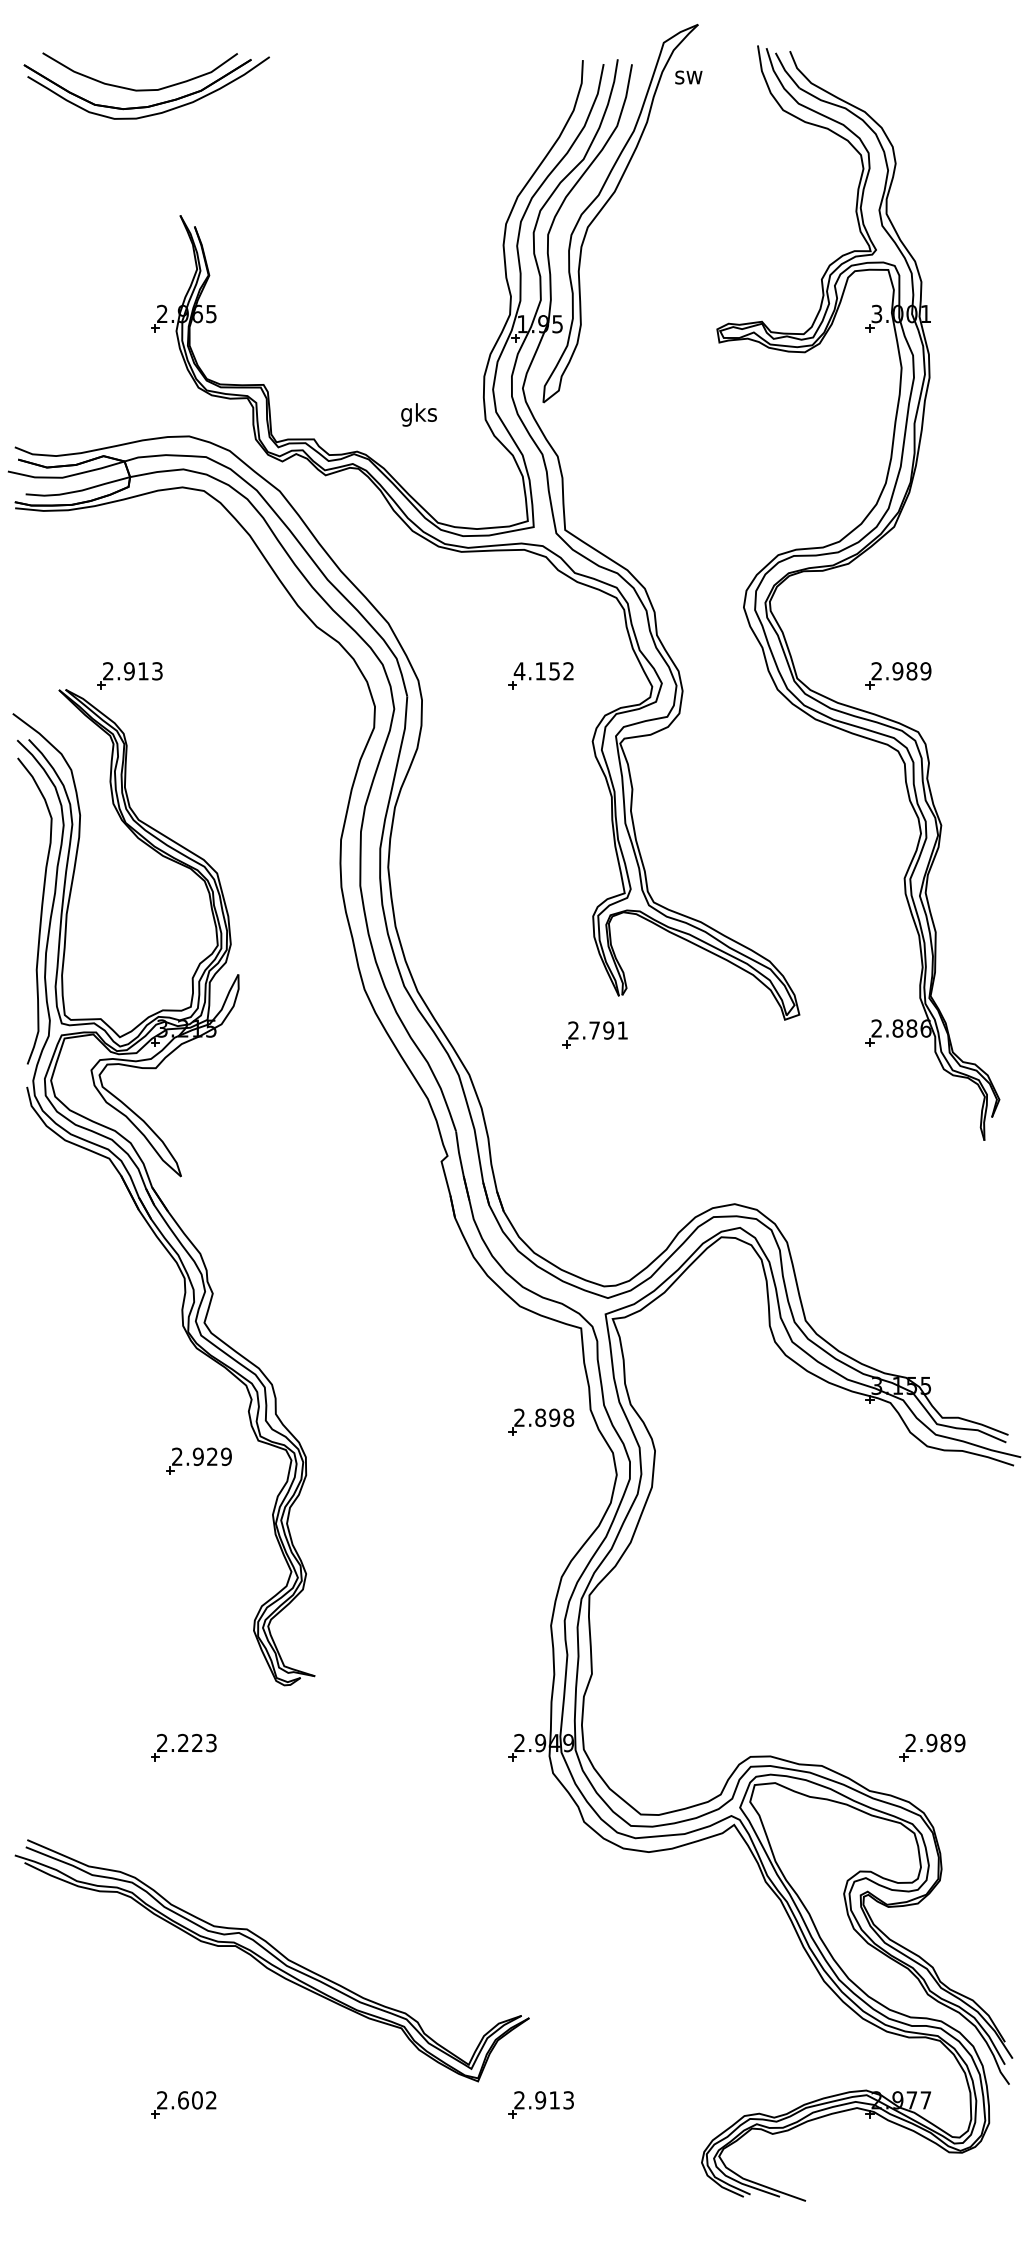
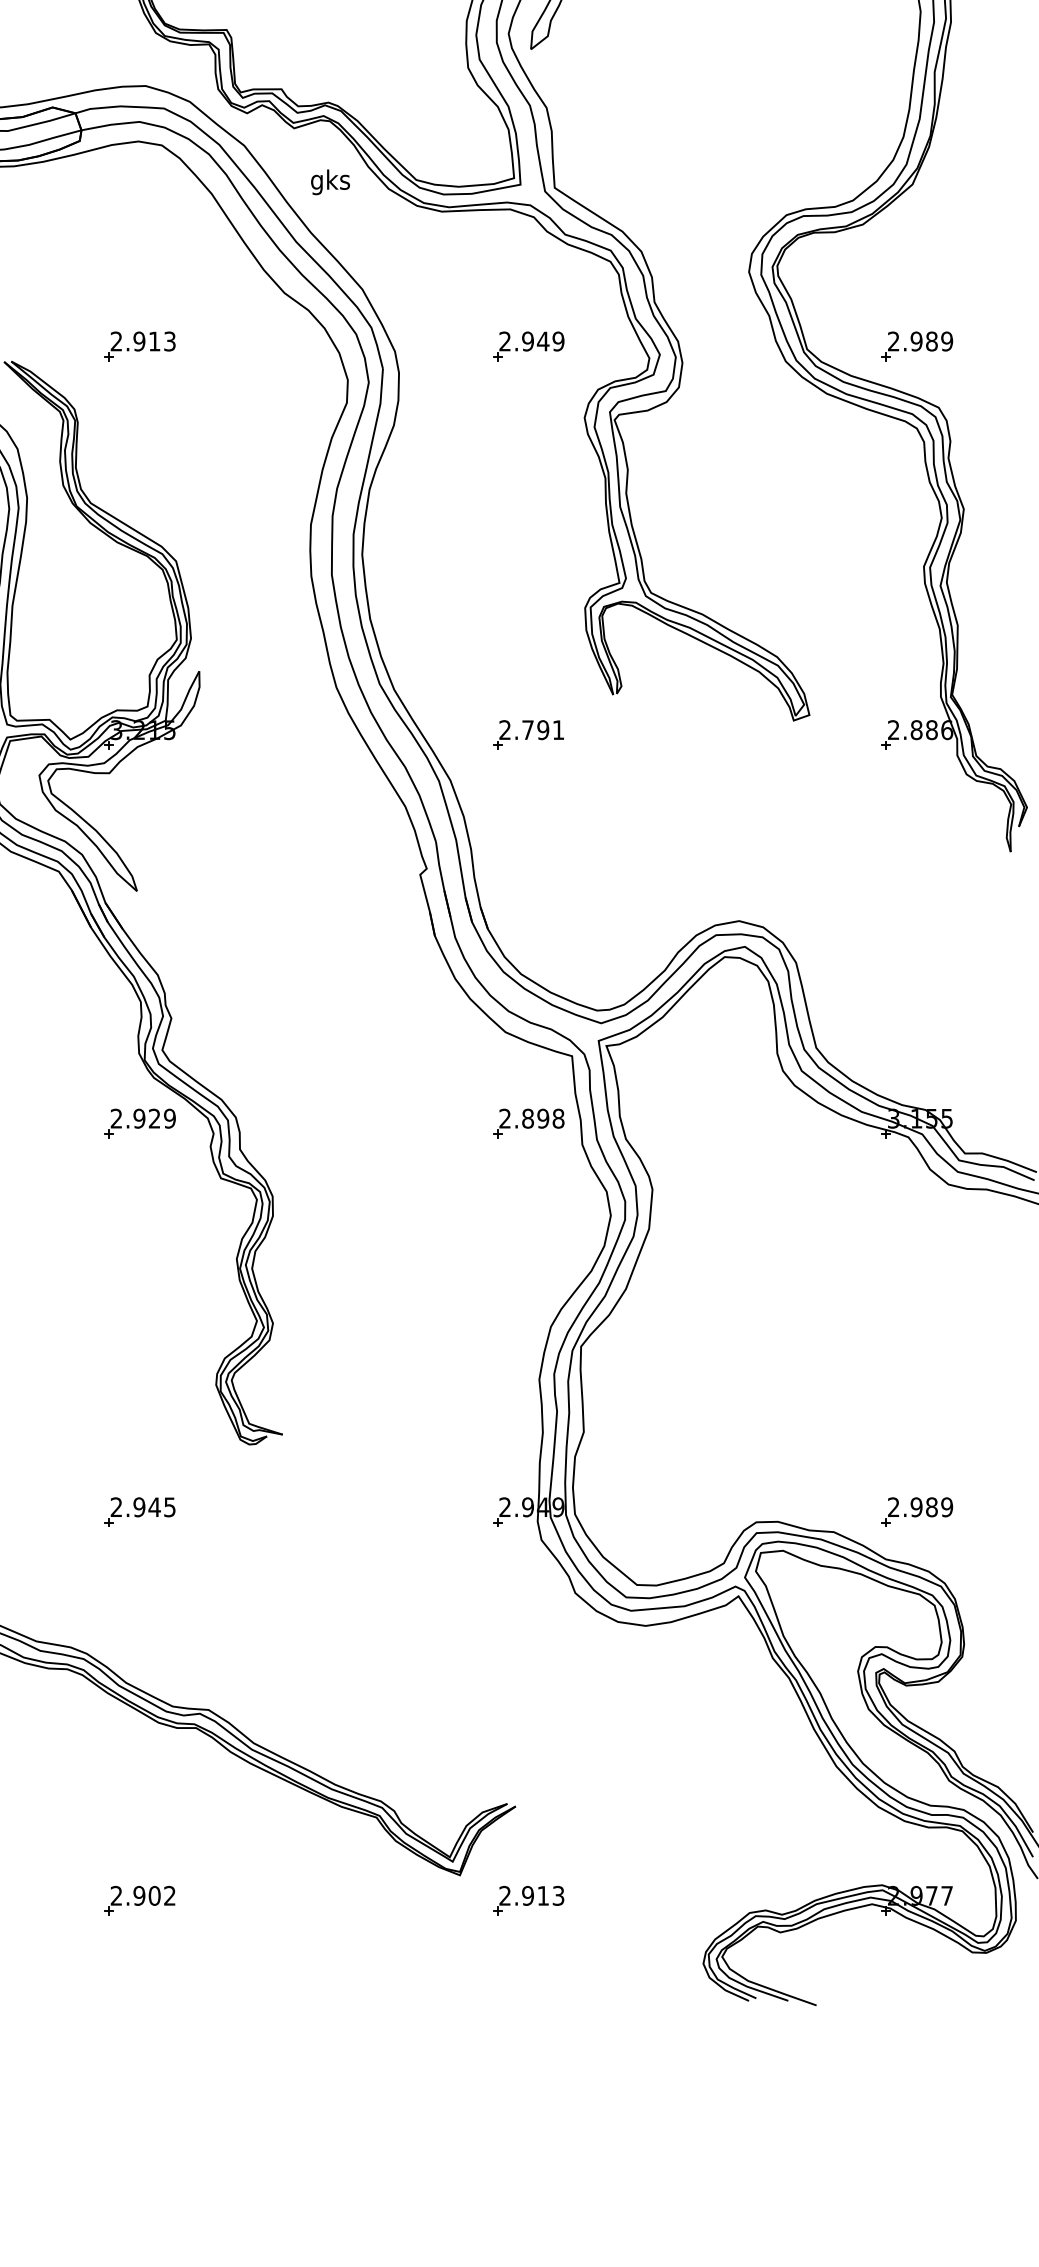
text: (418, 414) -> (329, 181), moved
text: (543, 671) -> (531, 341), 4.152 -> 2.949
part: (129, 675) -> (139, 346), moved
part: (594, 1034) -> (527, 734), moved
part: (541, 1421) -> (528, 1122), moved
part: (198, 1460) -> (139, 1122), moved
text: (196, 1742) -> (153, 1506), 2.223 -> 2.945
part: (932, 1747) -> (917, 1512), moved
text: (182, 2100) -> (138, 1896), 2.602 -> 2.902

